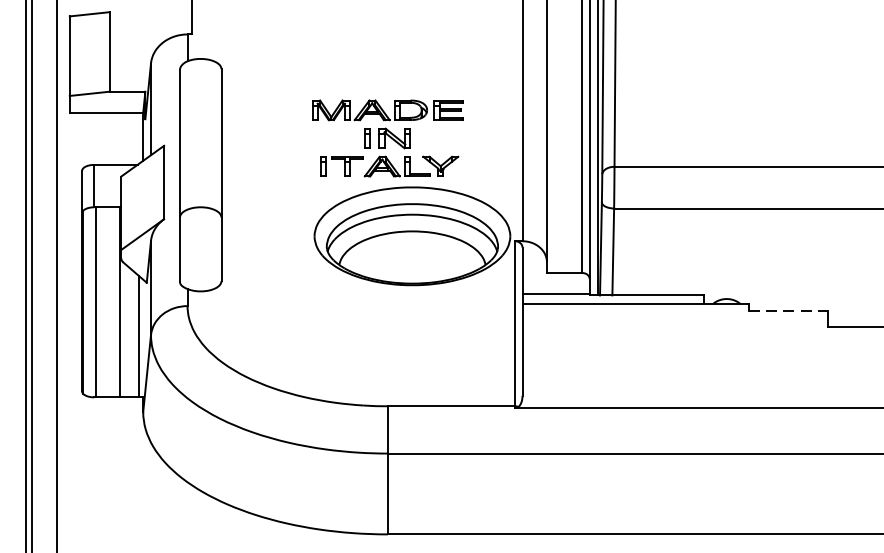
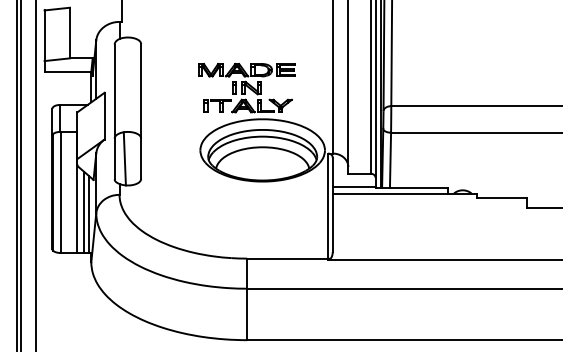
line: (195, 249) -> (124, 158), added
line: (789, 311) -> (502, 198), dashed -> solid
line: (132, 332) -> (84, 211), added

